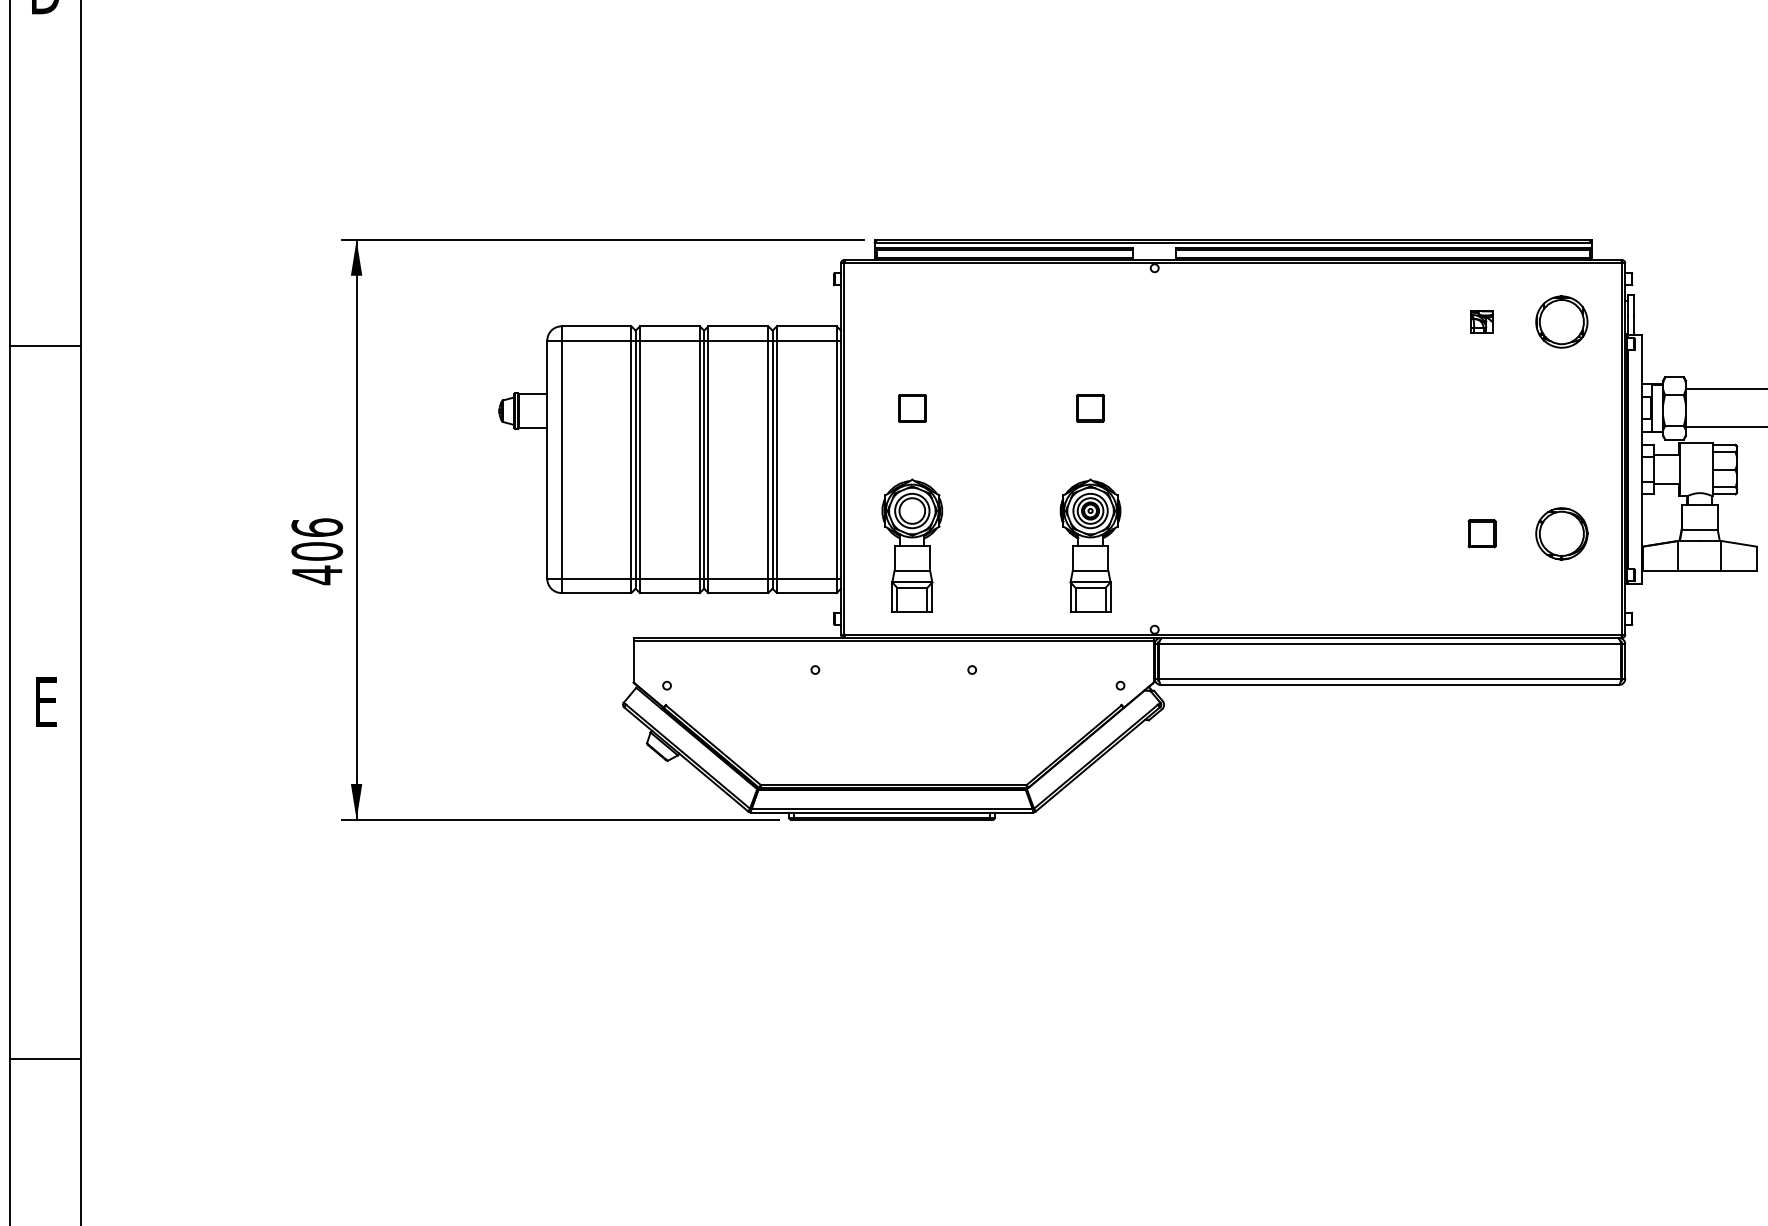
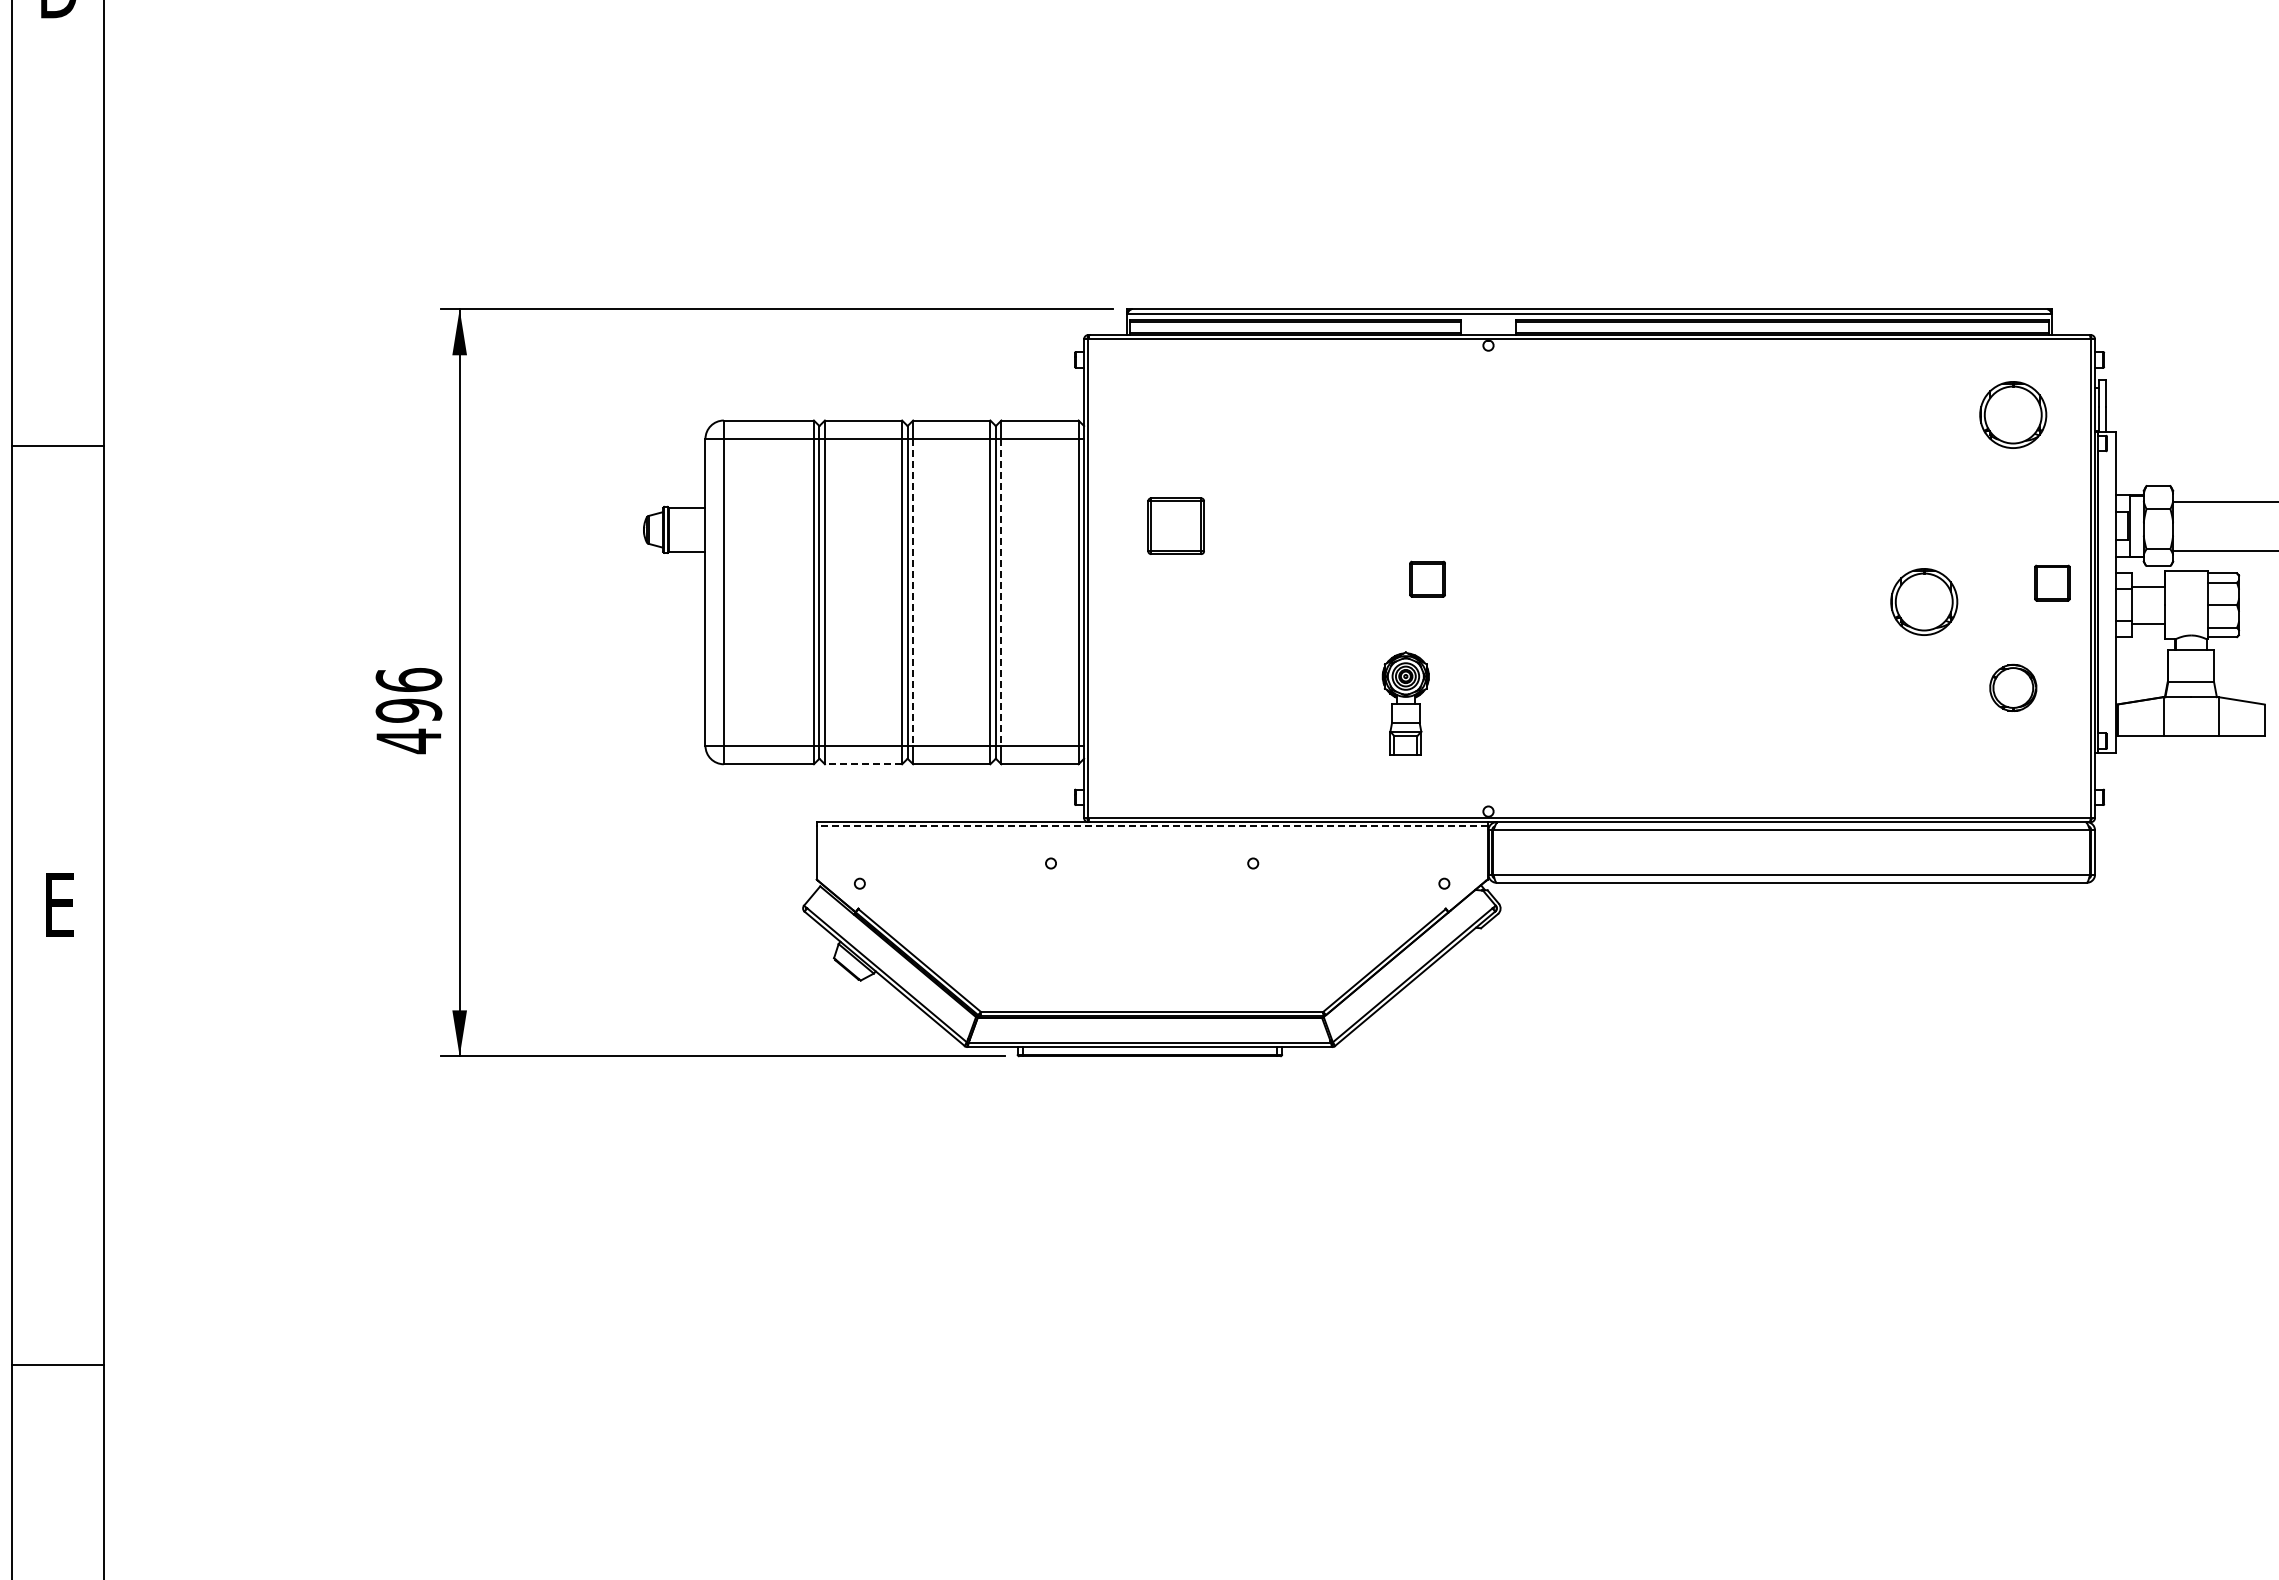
part: (1482, 321) -> (1910, 414), removed
part: (1090, 407) -> (1427, 578), moved
part: (911, 408) -> (1175, 526), size x1.6
line: (708, 459) -> (913, 592), solid -> dashed
line: (776, 459) -> (1001, 592), solid -> dashed
part: (1493, 466) -> (1924, 601), added
part: (1482, 533) -> (2052, 582), moved
part: (1562, 533) -> (2013, 687), size x0.7
part: (911, 545) -> (1175, 703), removed
part: (1090, 545) -> (1405, 703), size x0.6
text: (316, 551) -> (408, 710), 406 -> 496
line: (669, 593) -> (863, 764), solid -> dashed
line: (893, 641) -> (1151, 826), solid -> dashed

